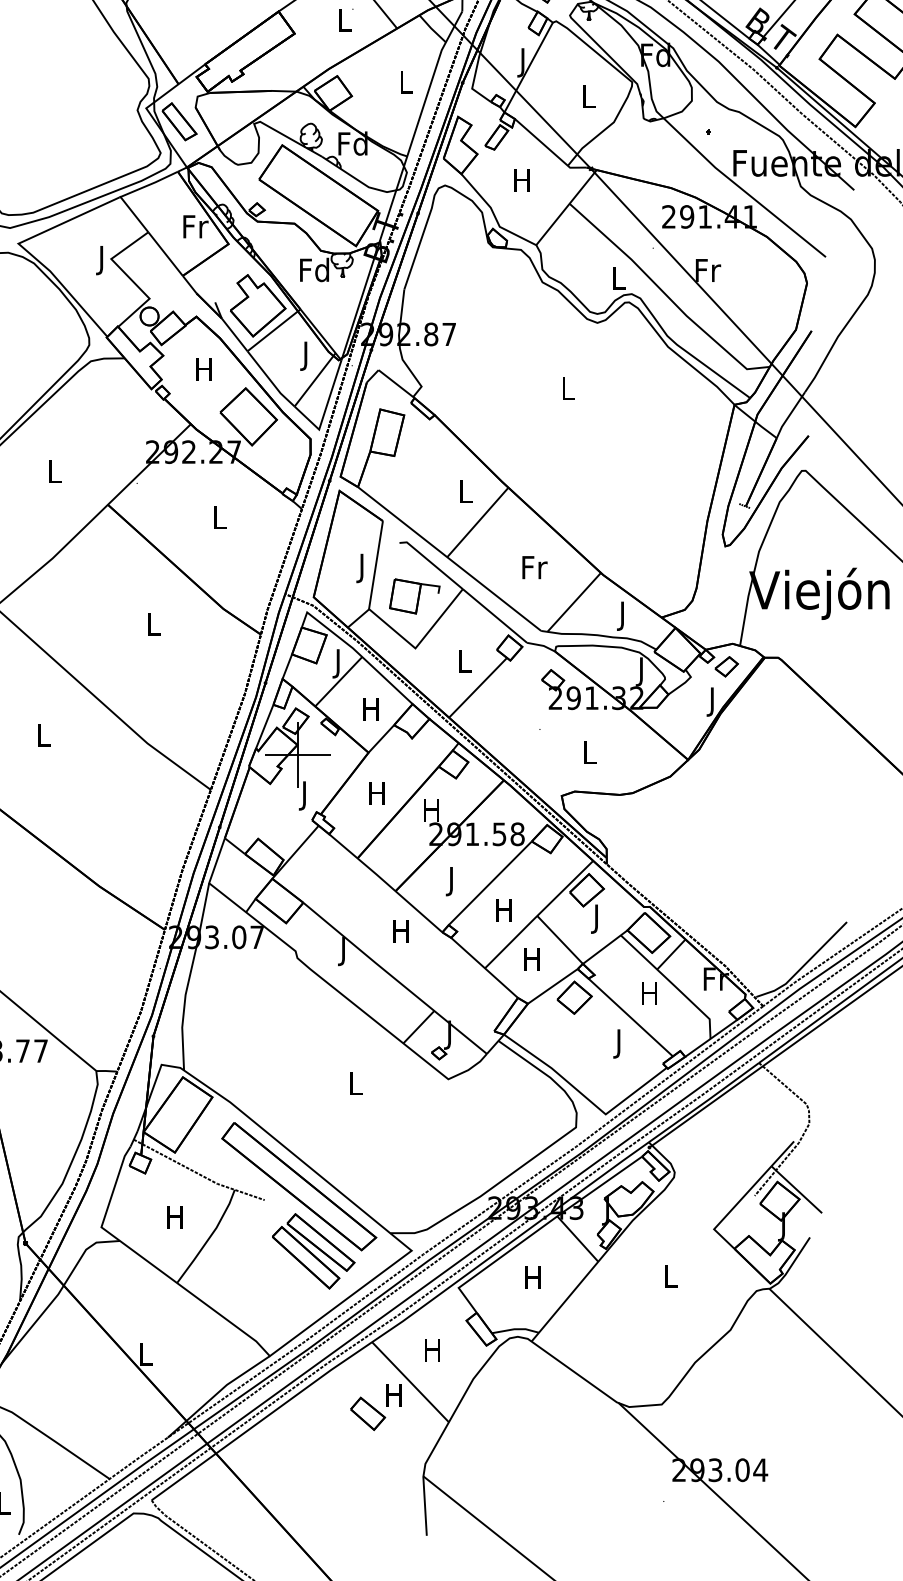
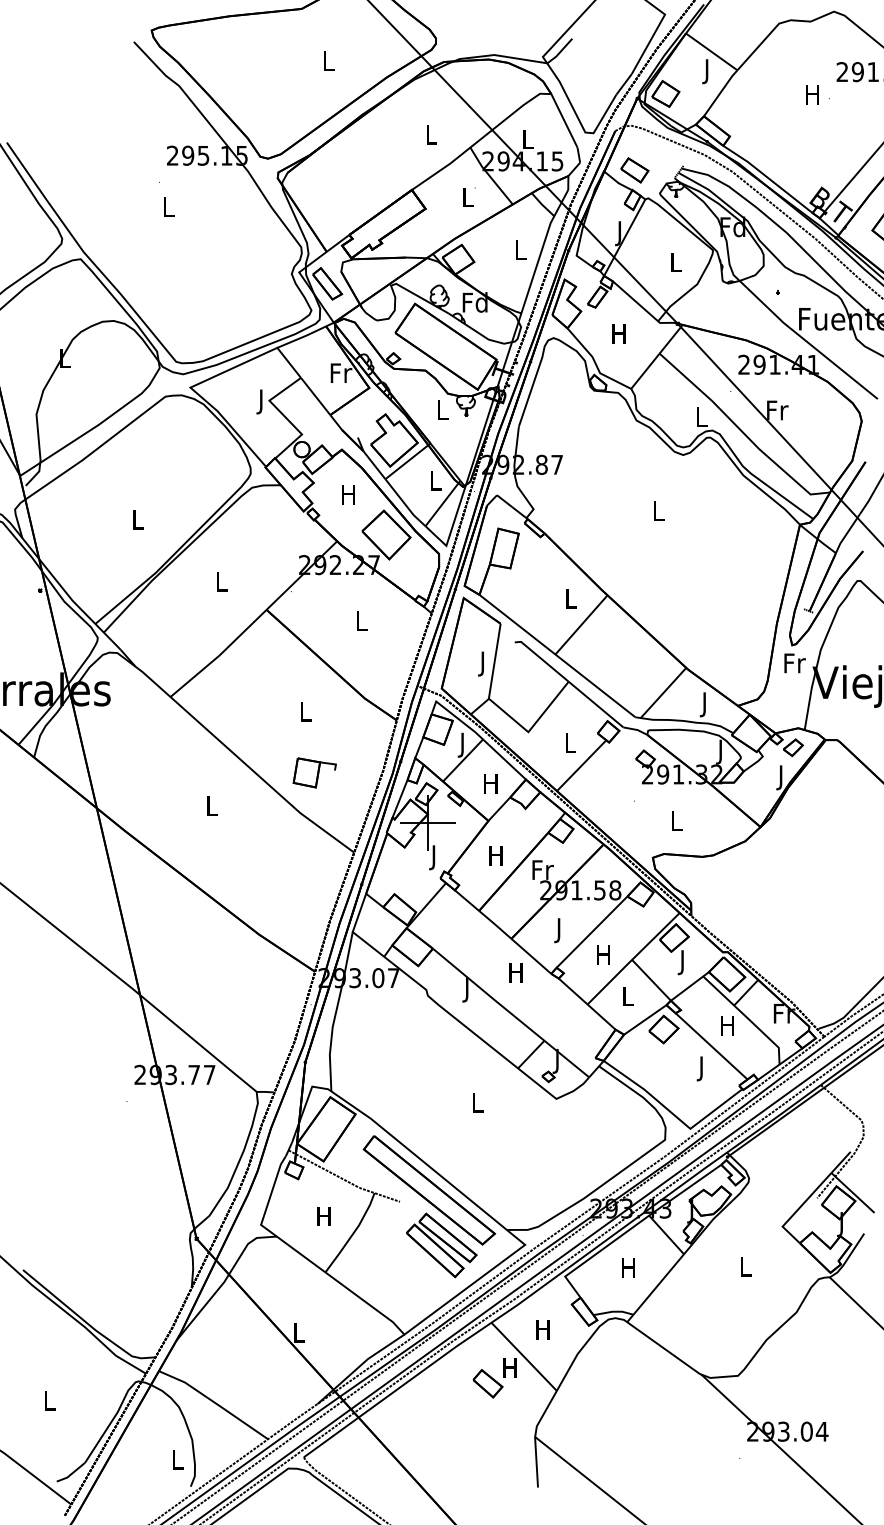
text: (314, 269) -> (442, 409), Fd -> L
text: (306, 356) -> (435, 483), J -> L
text: (534, 567) -> (794, 663), moved
part: (414, 595) -> (314, 772), moved
text: (432, 809) -> (542, 869), H -> Fr
text: (531, 958) -> (627, 996), H -> L

